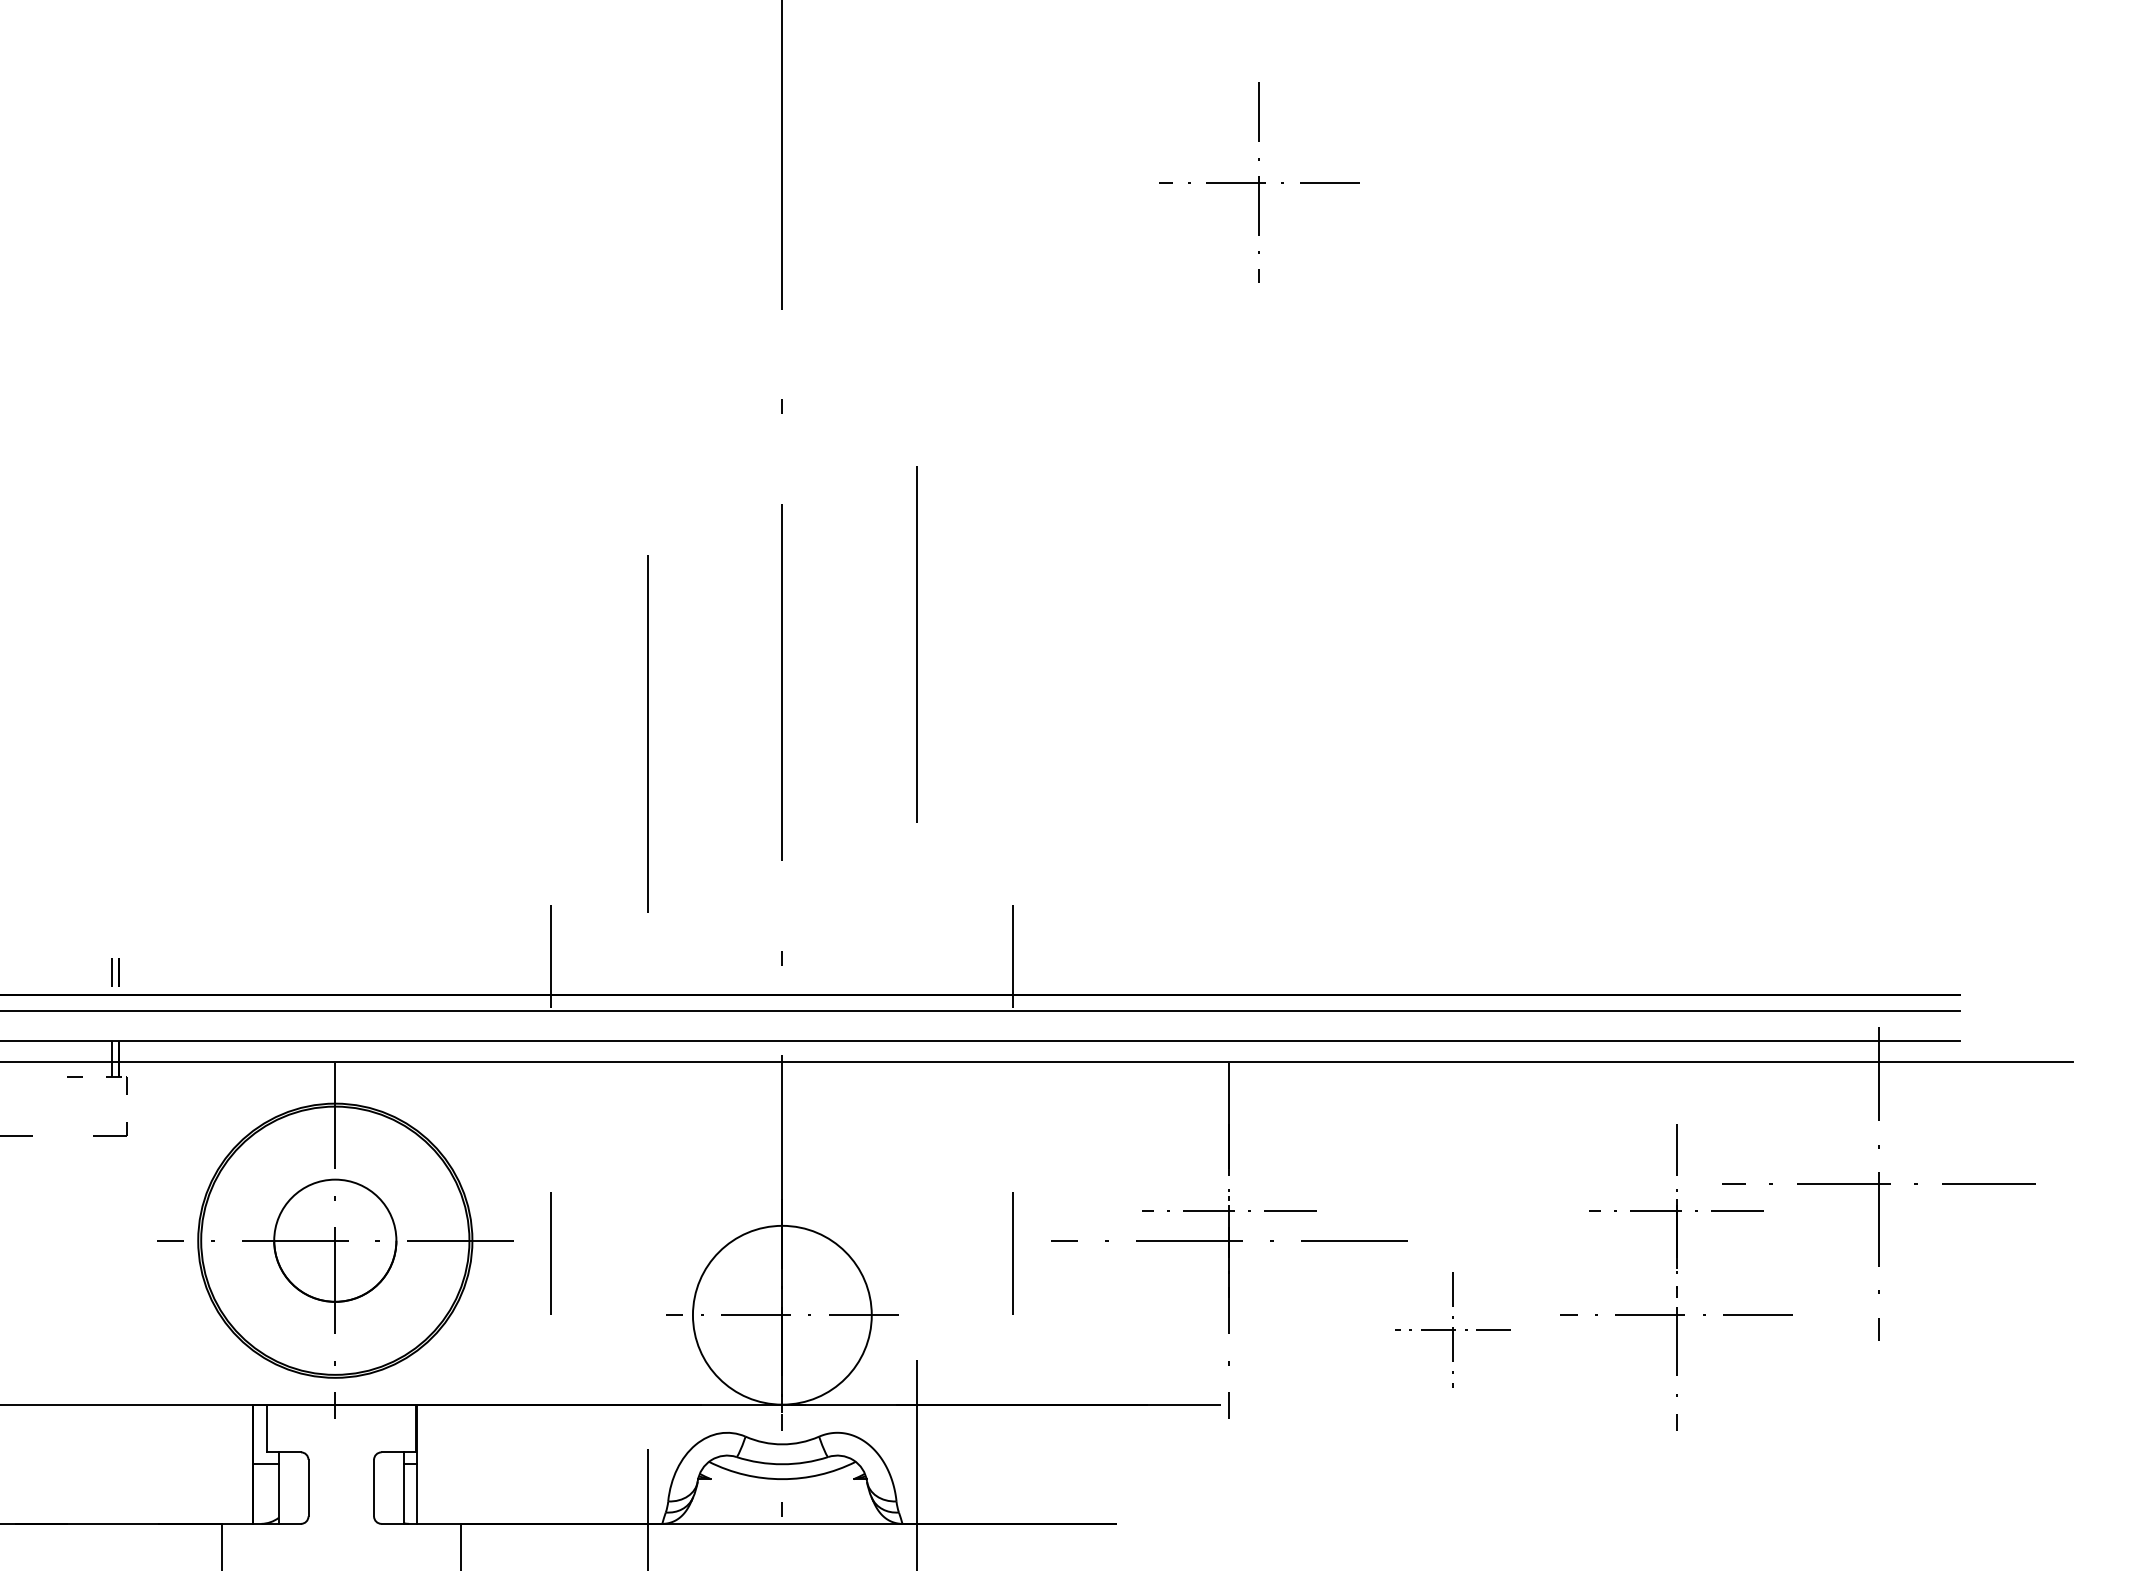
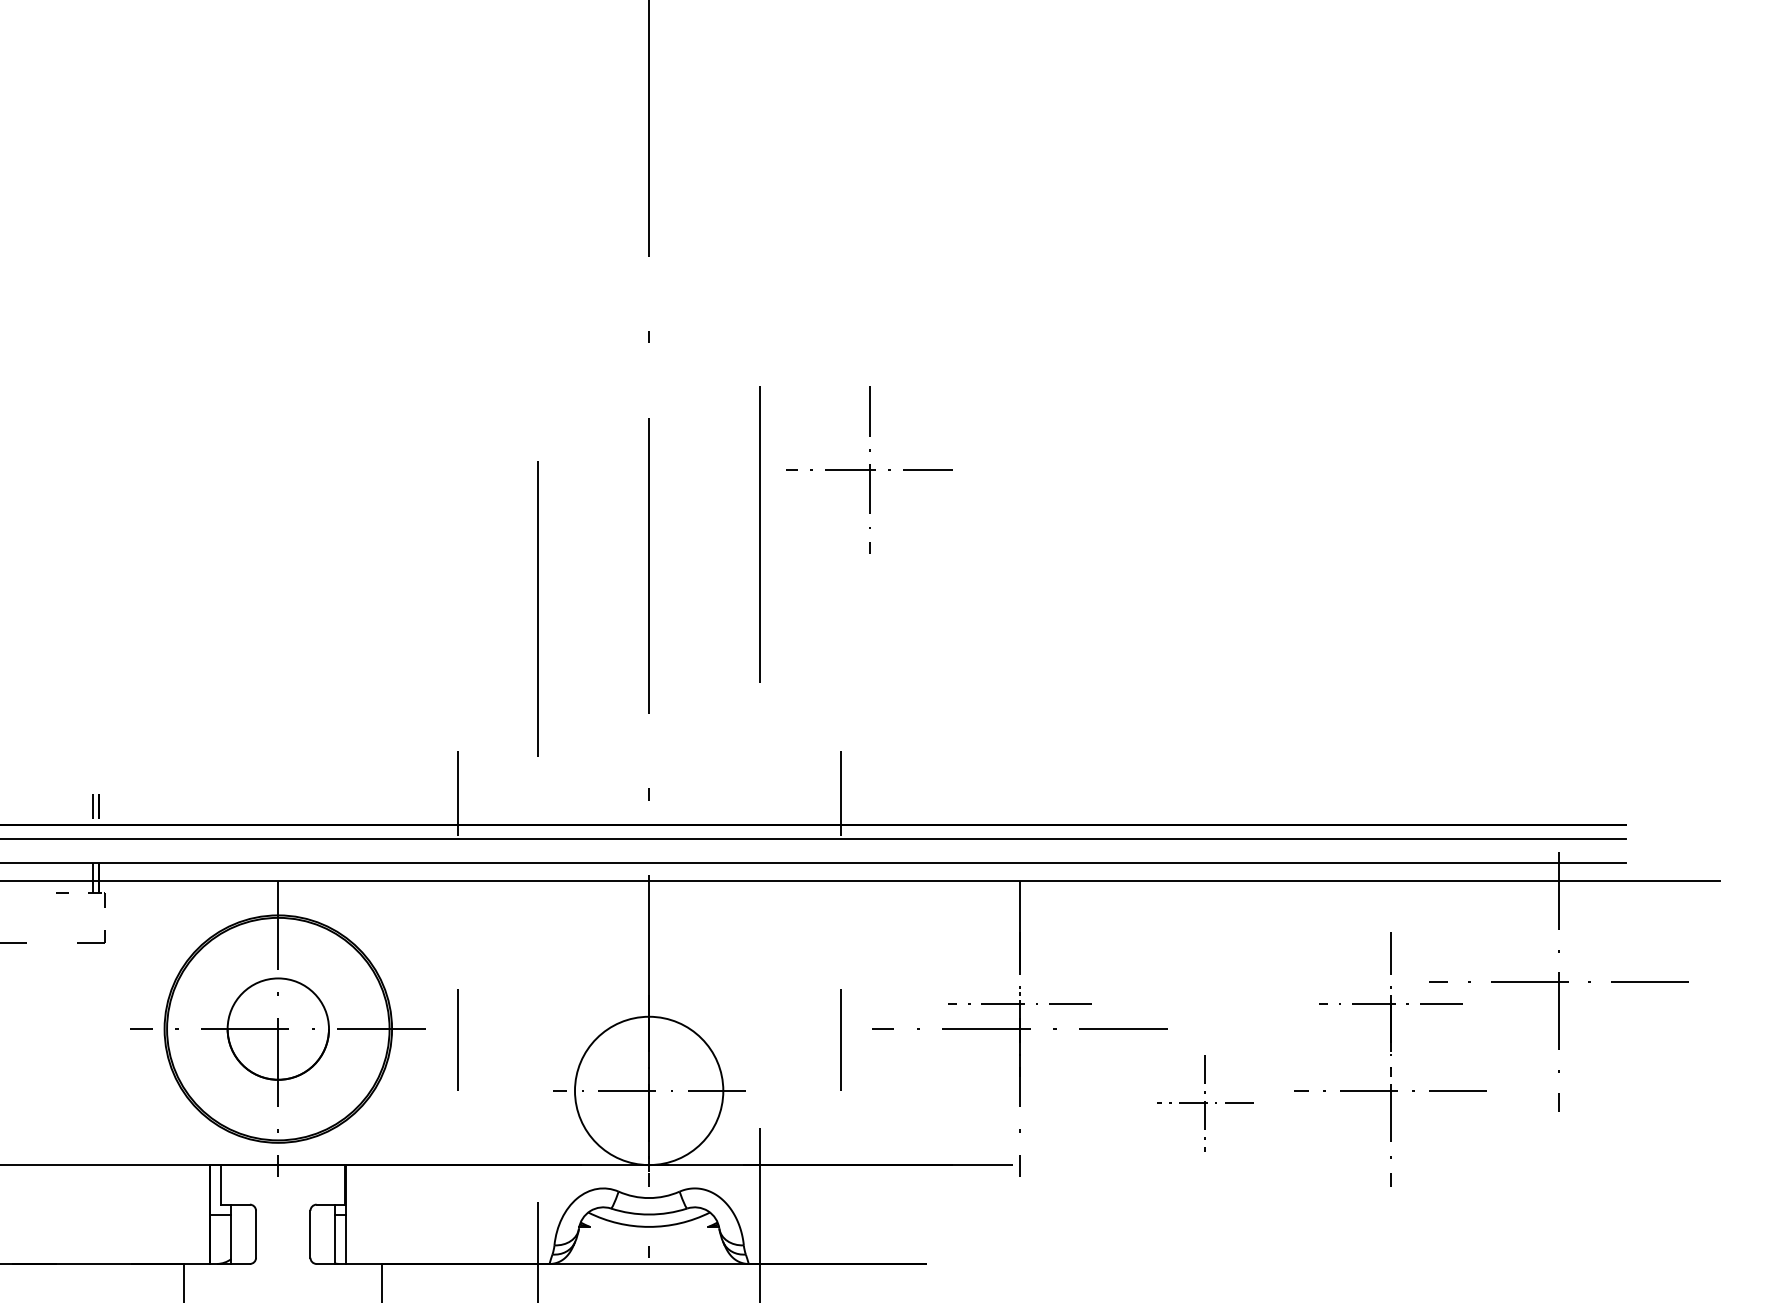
part: (1259, 182) -> (869, 469), moved

